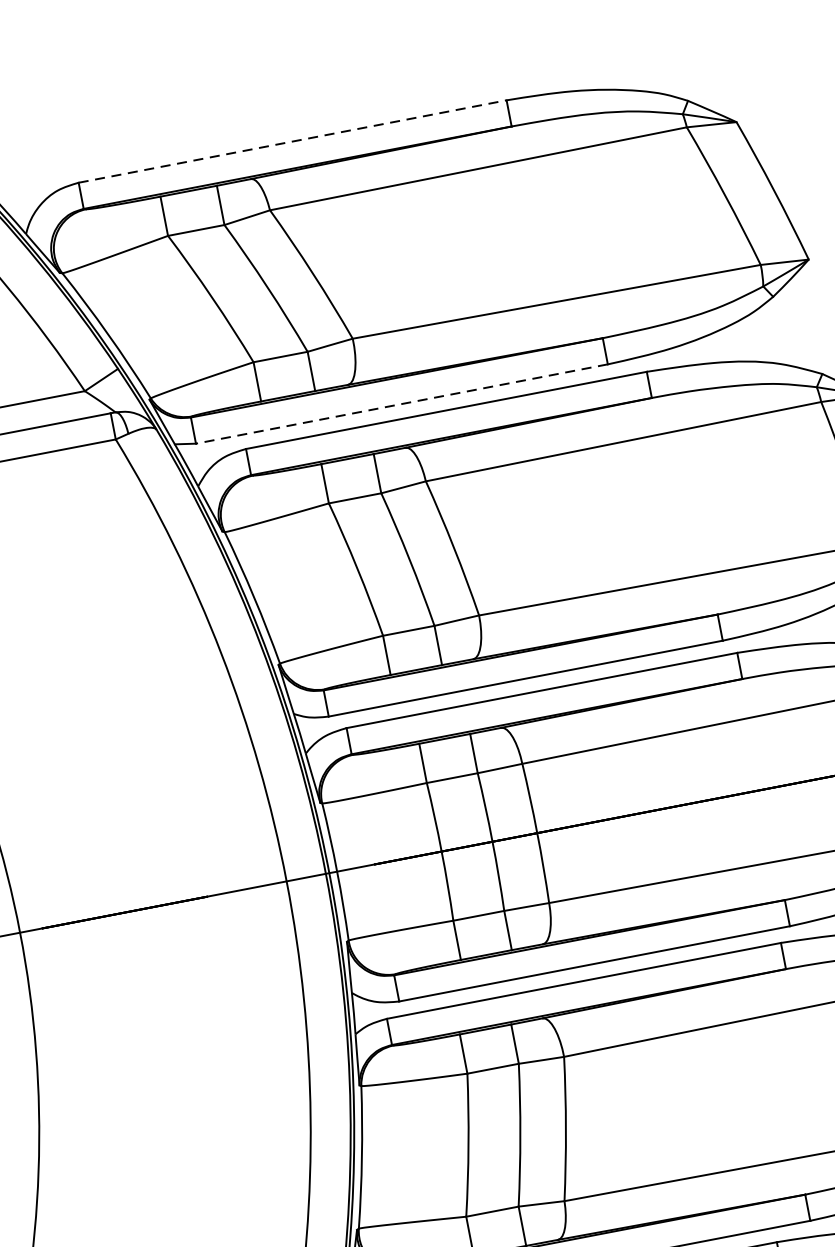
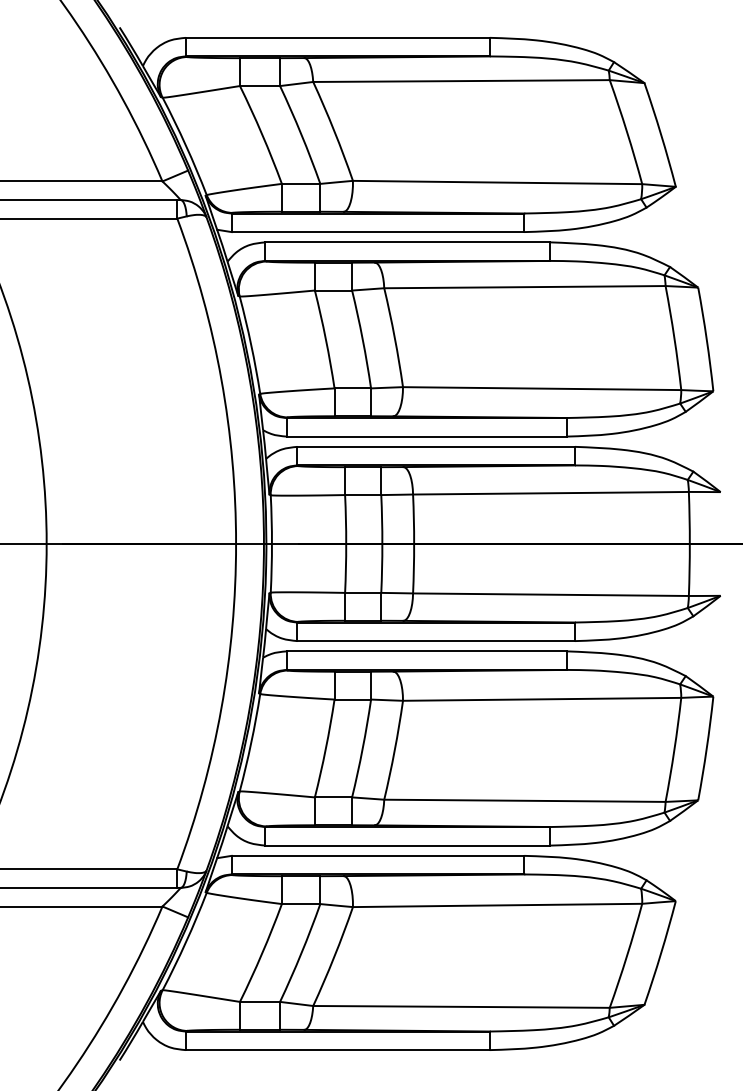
line: (293, 140) -> (338, 37), dashed -> solid
line: (401, 404) -> (377, 232), dashed -> solid

